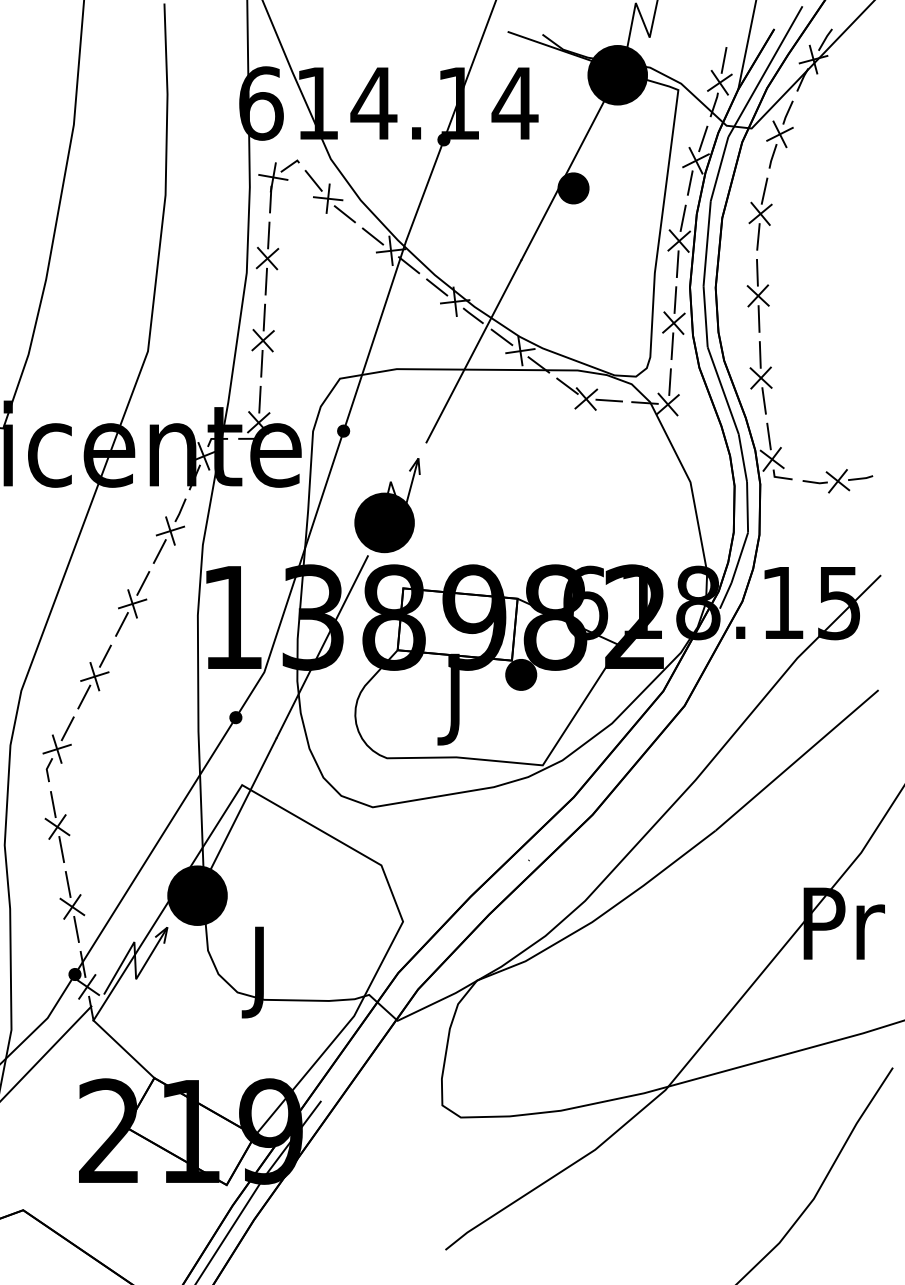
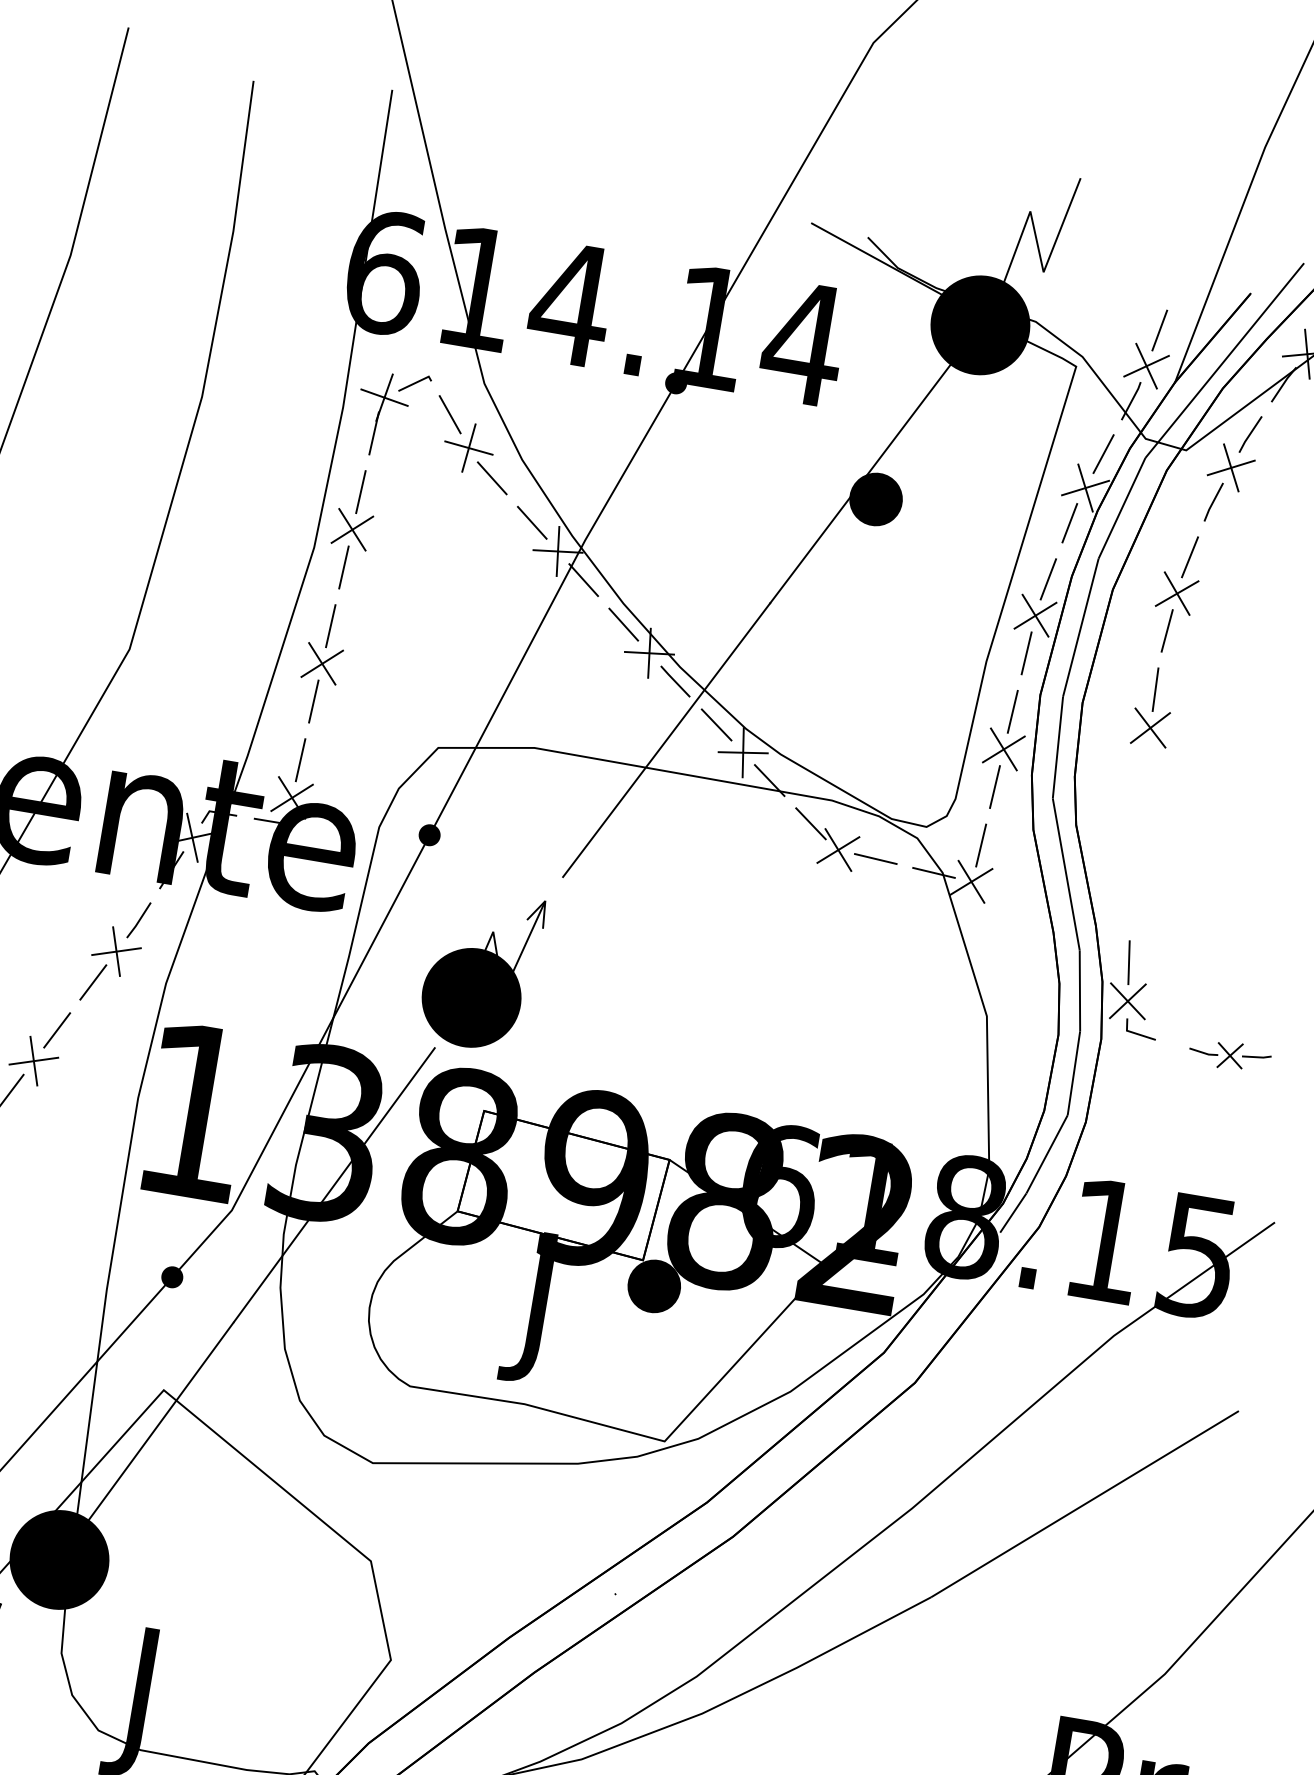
line: (758, 318) -> (1144, 765), removed
part: (760, 377) -> (1131, 863), removed
part: (837, 481) -> (1229, 1055), size x0.7

